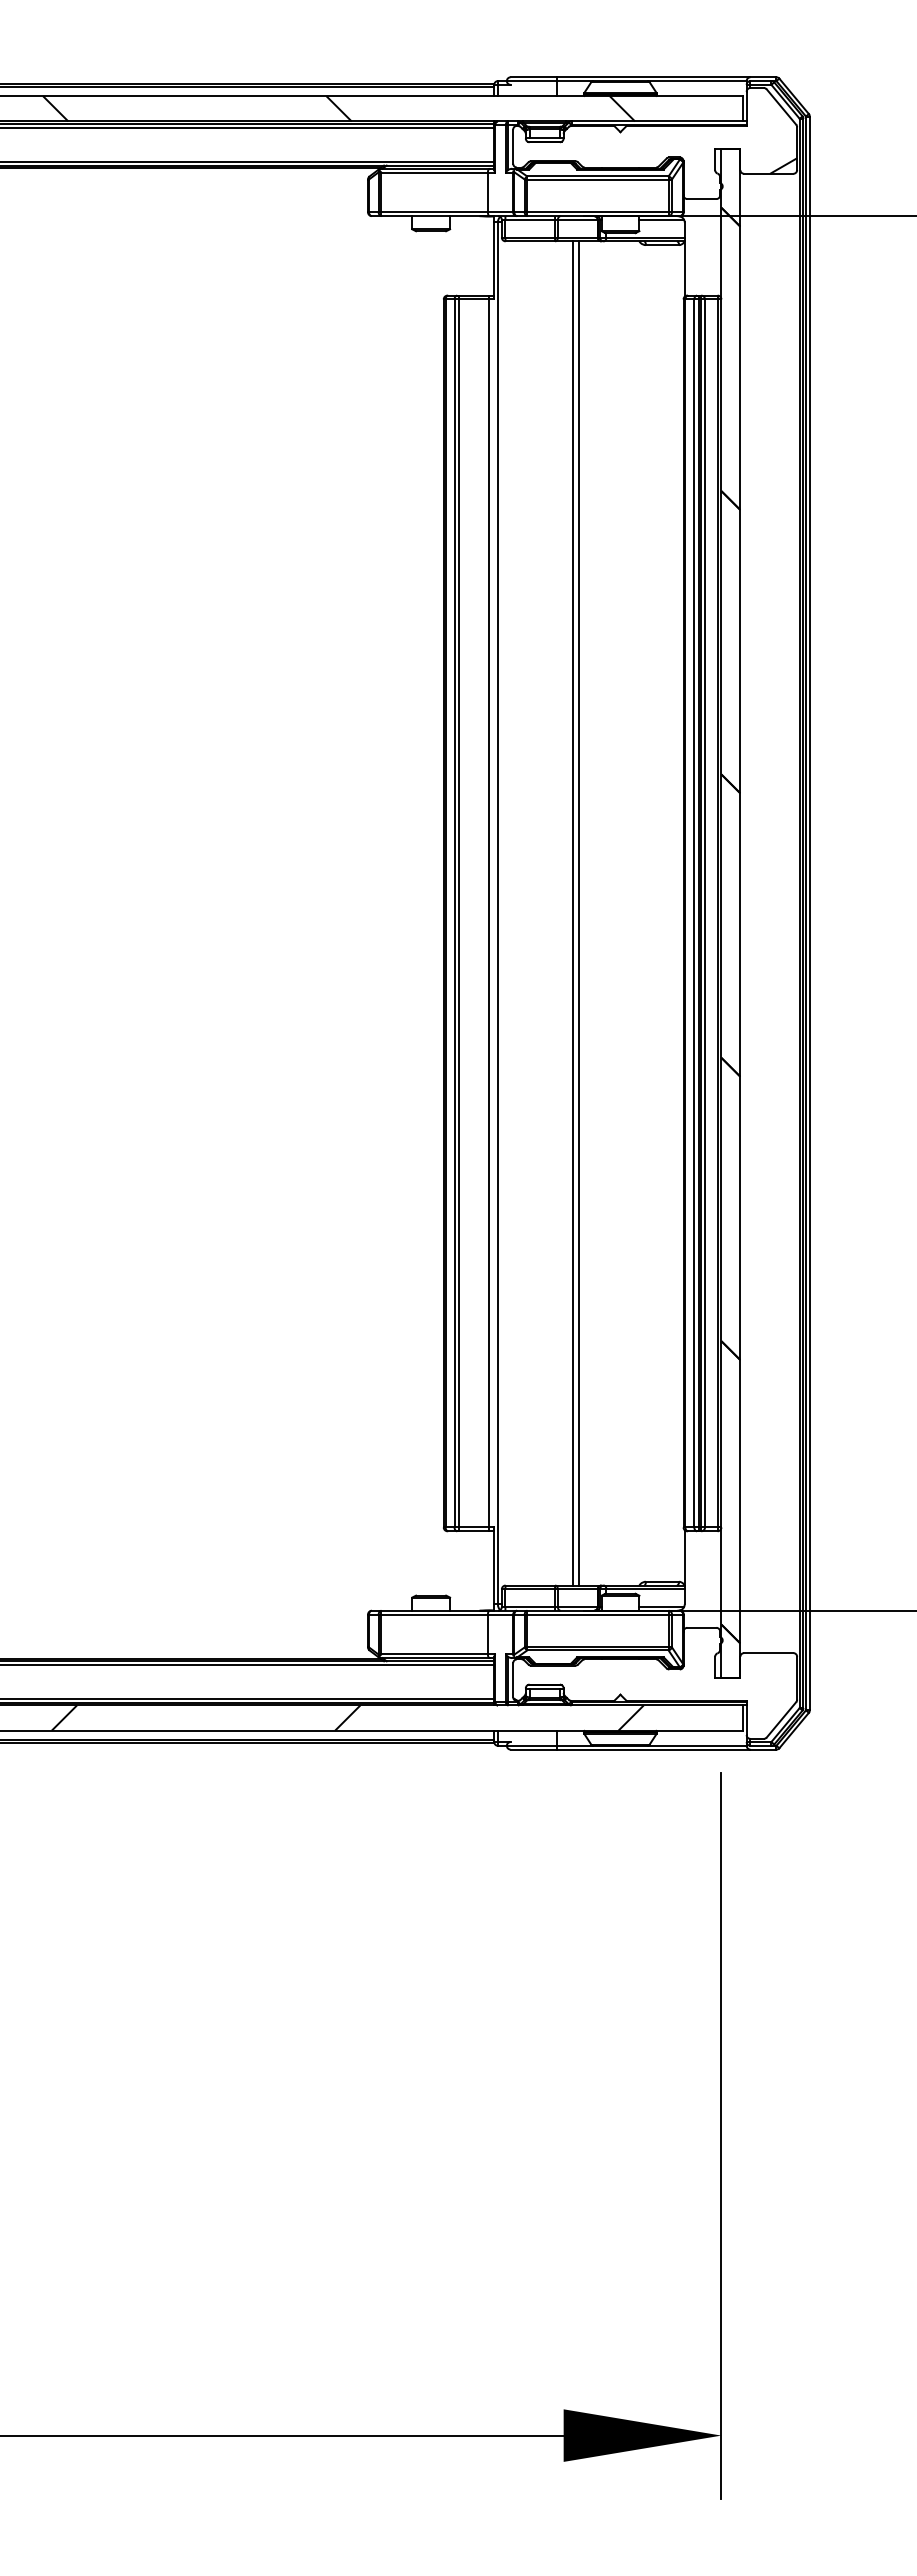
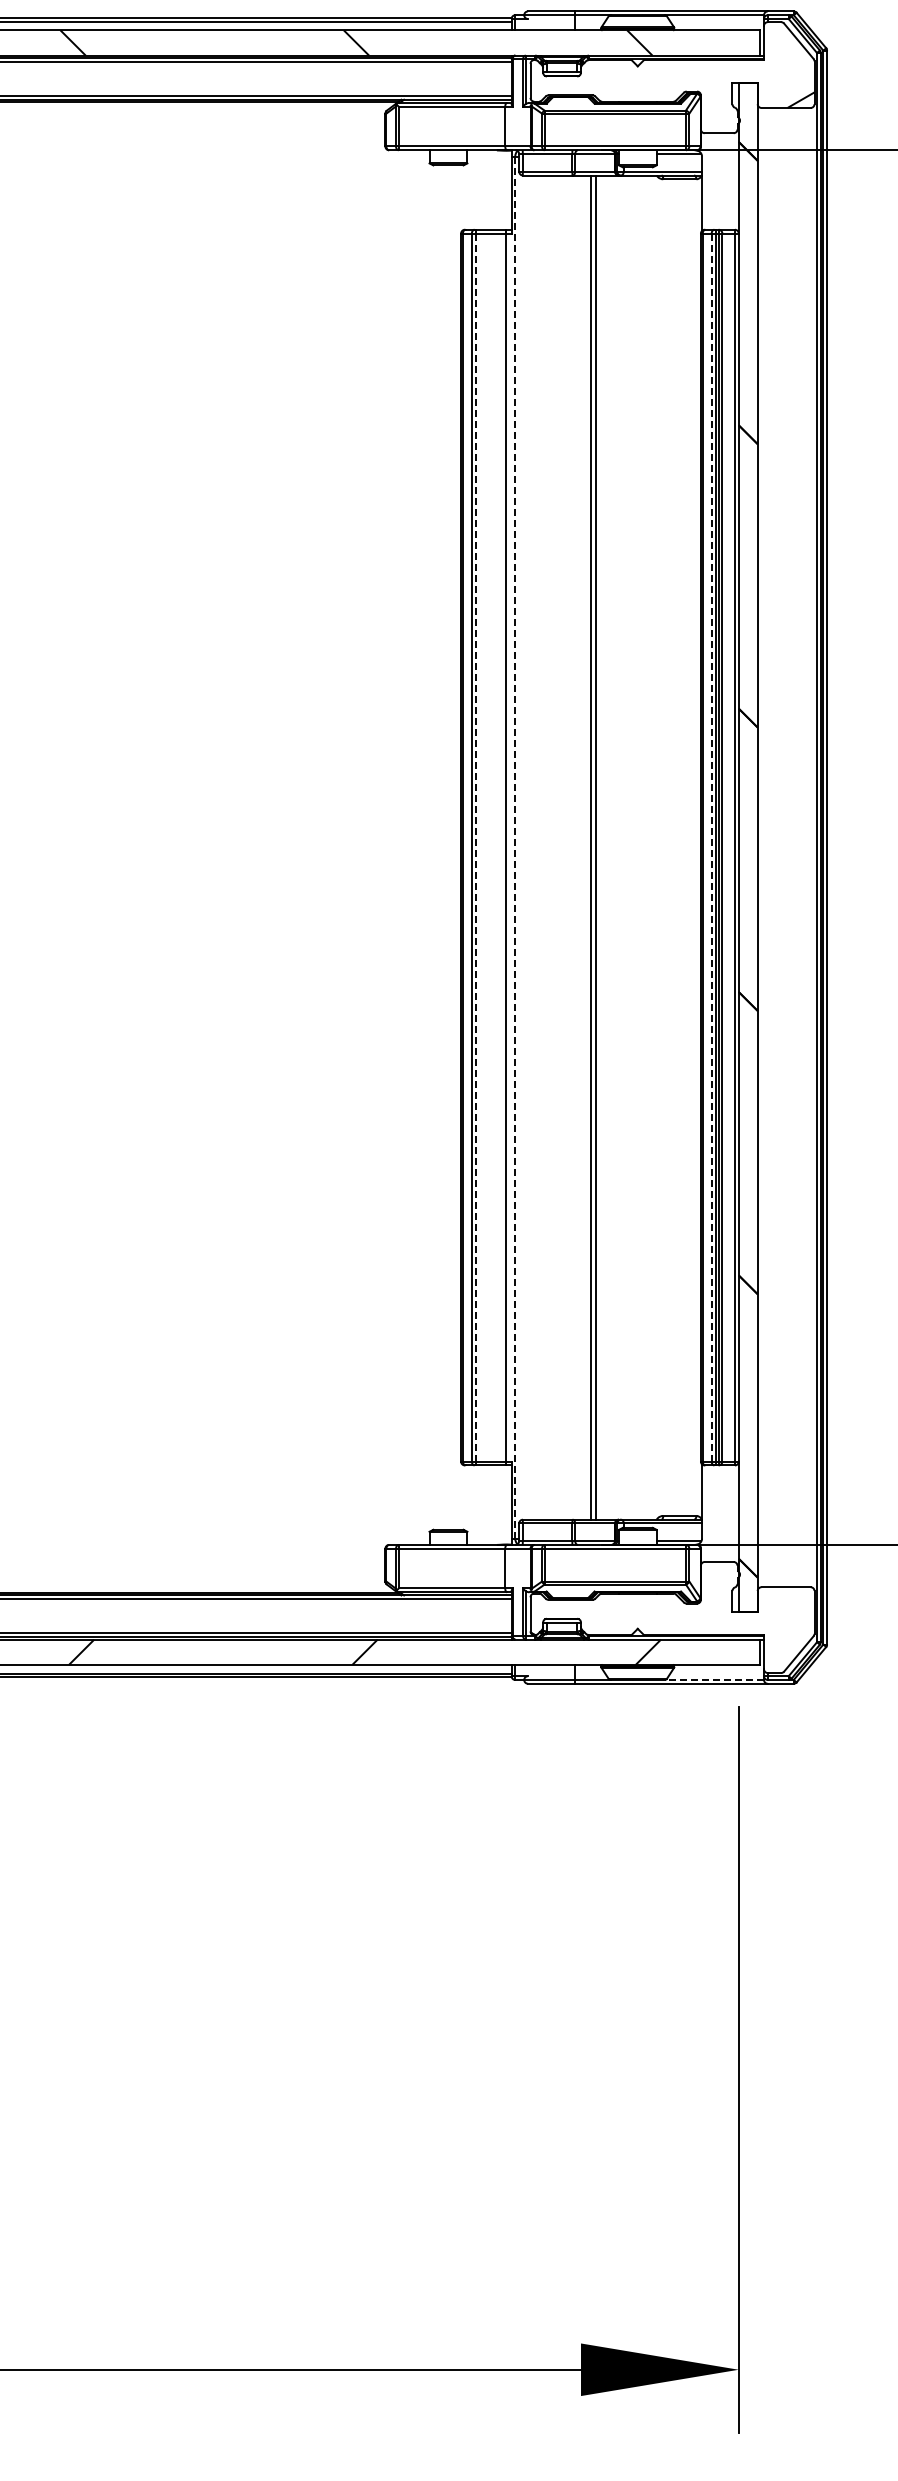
line: (459, 912) -> (476, 846), solid -> dashed
line: (497, 912) -> (514, 846), solid -> dashed
line: (694, 913) -> (711, 847), solid -> dashed
line: (697, 1745) -> (714, 1679), solid -> dashed

